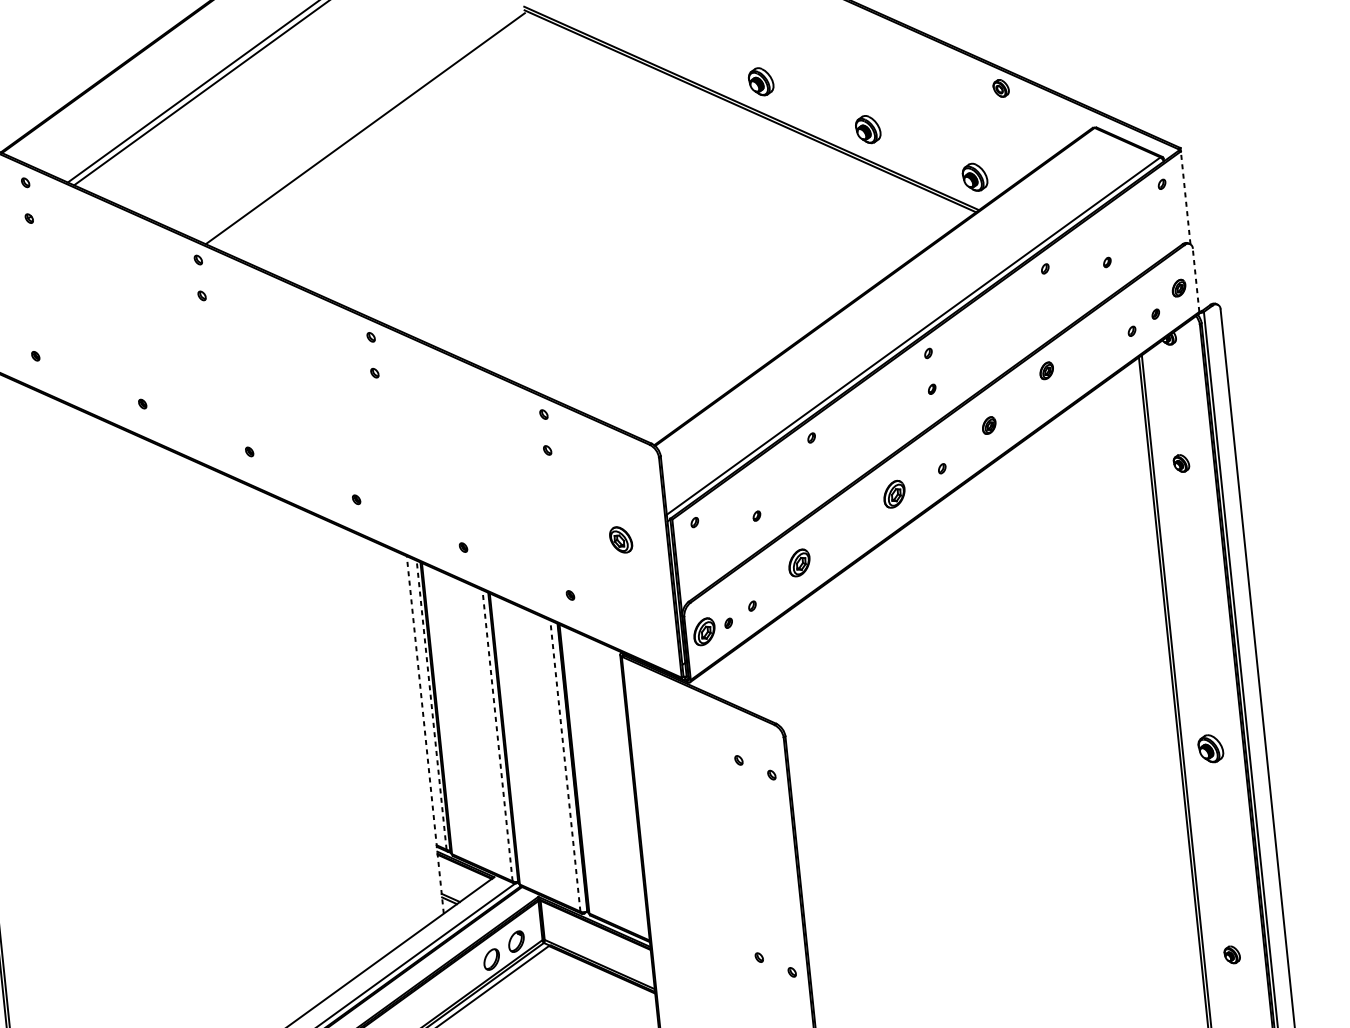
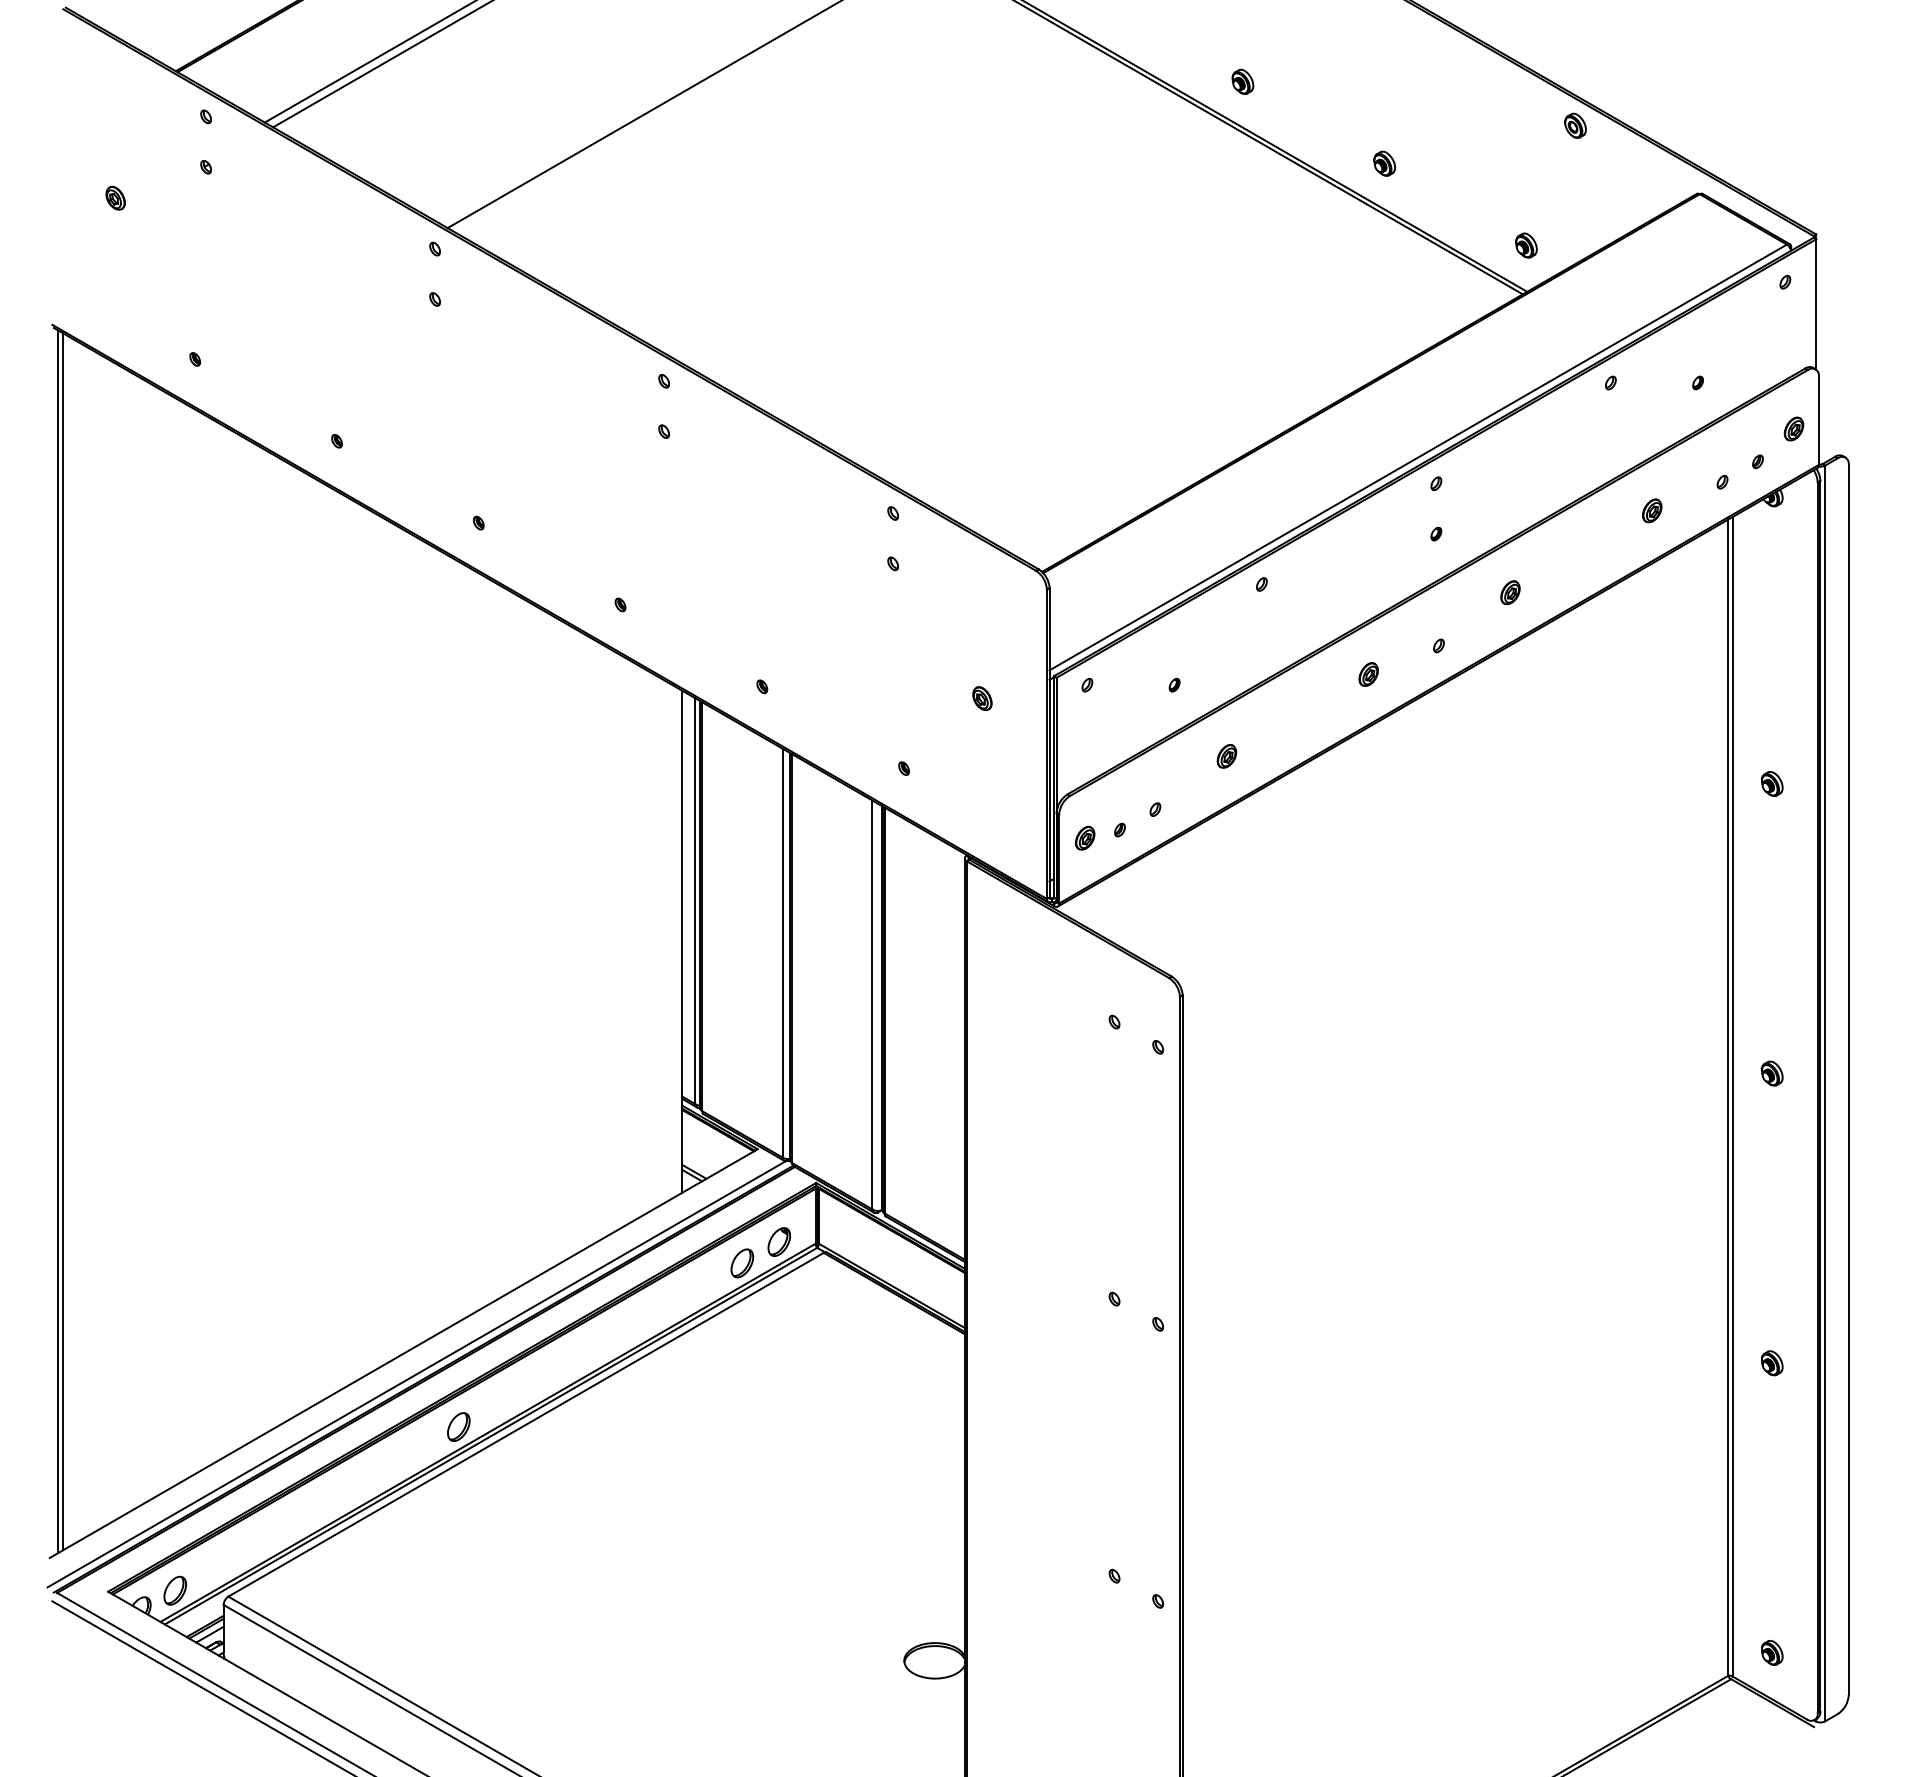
part: (760, 81) -> (1242, 81), size x0.62
part: (867, 129) -> (1384, 163), size x0.62
part: (975, 177) -> (1526, 245), size x0.62
line: (1185, 197) -> (1816, 303), dashed -> solid
line: (1195, 280) -> (1818, 420), dashed -> solid
part: (1046, 370) -> (1652, 510), moved
part: (1181, 463) -> (1772, 783), moved
part: (894, 494) -> (1368, 674), size x0.62
part: (621, 539) -> (982, 698), size x0.62
part: (799, 563) -> (1226, 756), size x0.62
part: (704, 631) -> (1085, 837), size x0.62
line: (431, 705) -> (695, 901), dashed -> solid
line: (425, 734) -> (682, 941), dashed -> solid
line: (497, 735) -> (782, 952), dashed -> solid
part: (1211, 748) -> (1772, 1073), size x0.62
line: (565, 765) -> (872, 1004), dashed -> solid

